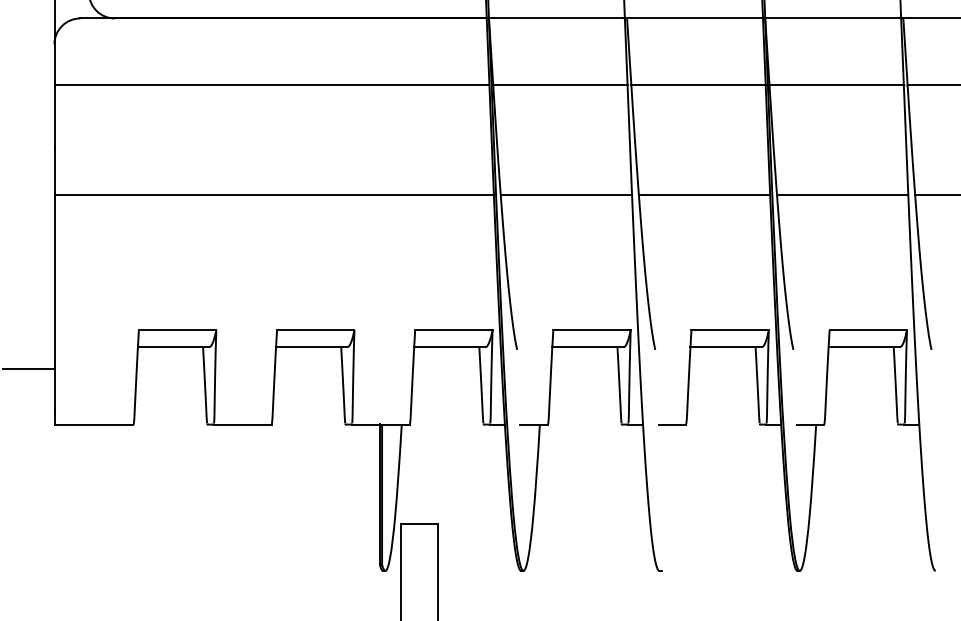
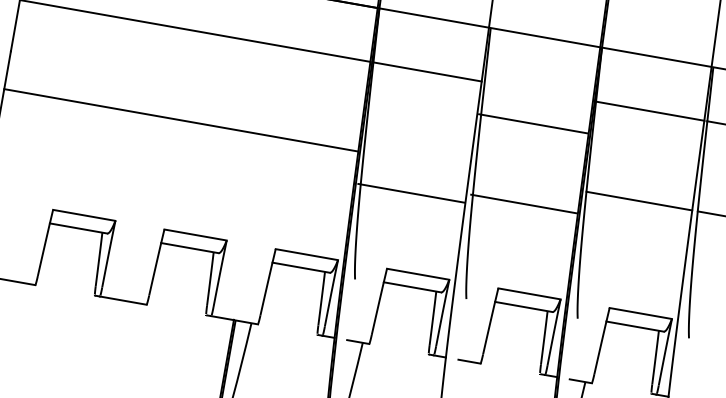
line: (698, 84) -> (533, 123), moved
line: (566, 195) -> (411, 193), moved
line: (704, 195) -> (524, 204), moved

